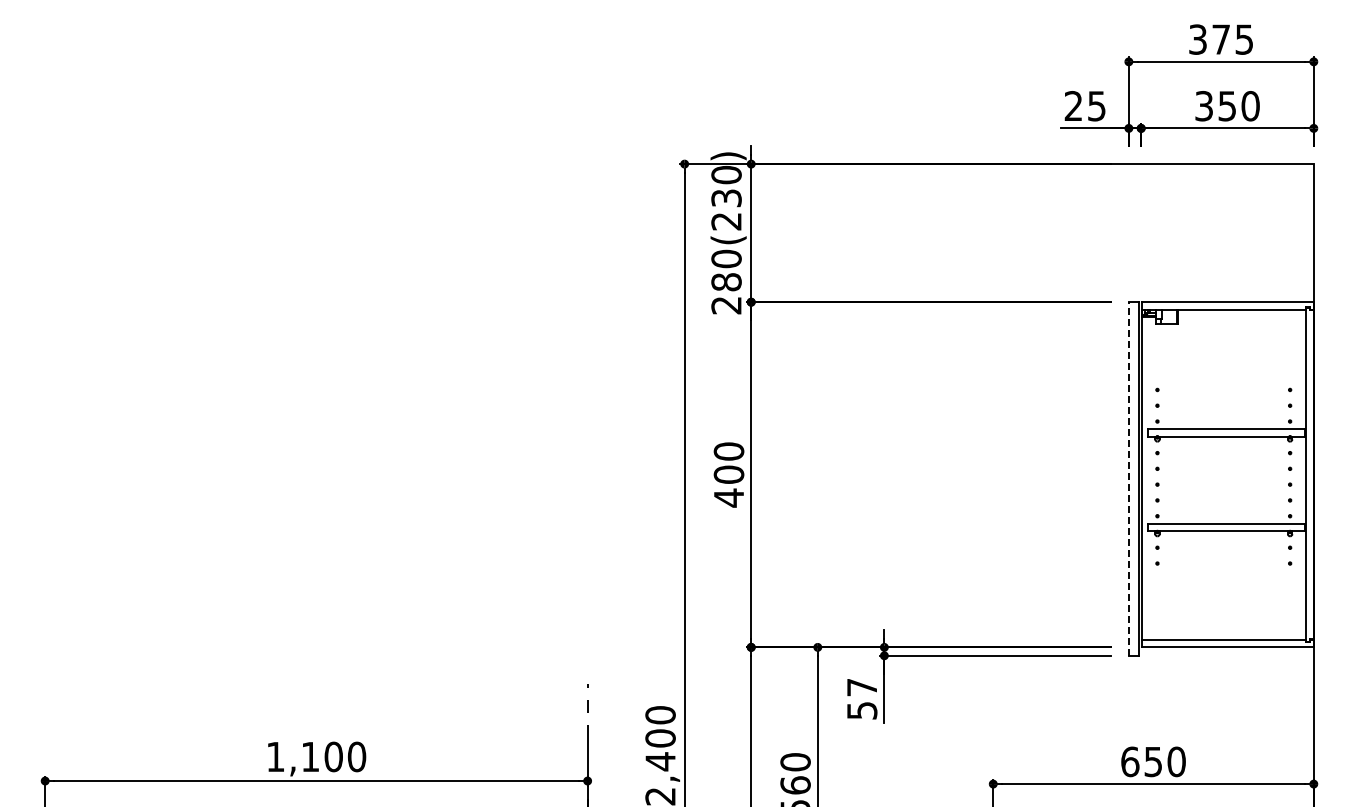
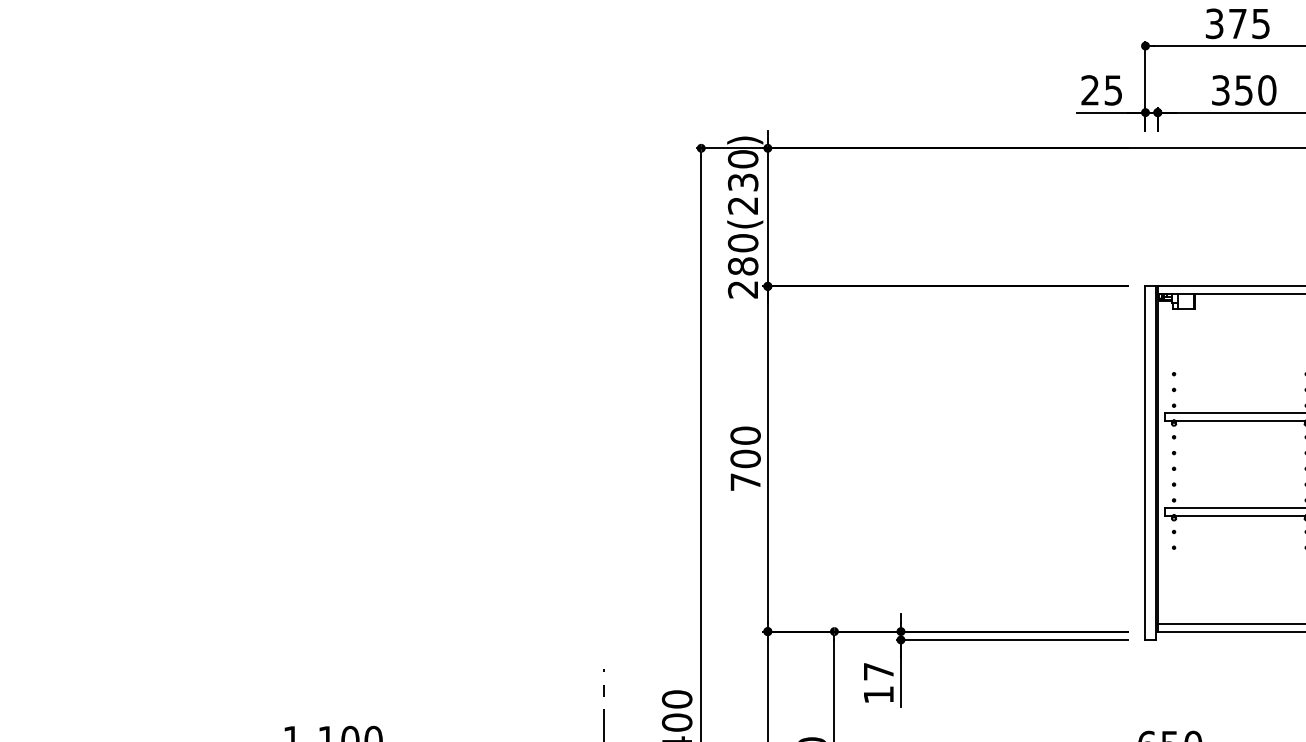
line: (1128, 478) -> (1145, 462), dashed -> solid
text: (728, 497) -> (745, 481), 400 -> 700
text: (862, 710) -> (879, 694), 57 -> 17

